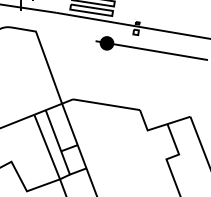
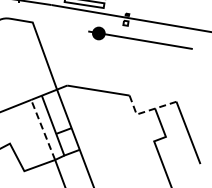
line: (158, 127) -> (146, 111), solid -> dashed
line: (47, 146) -> (43, 129), solid -> dashed

